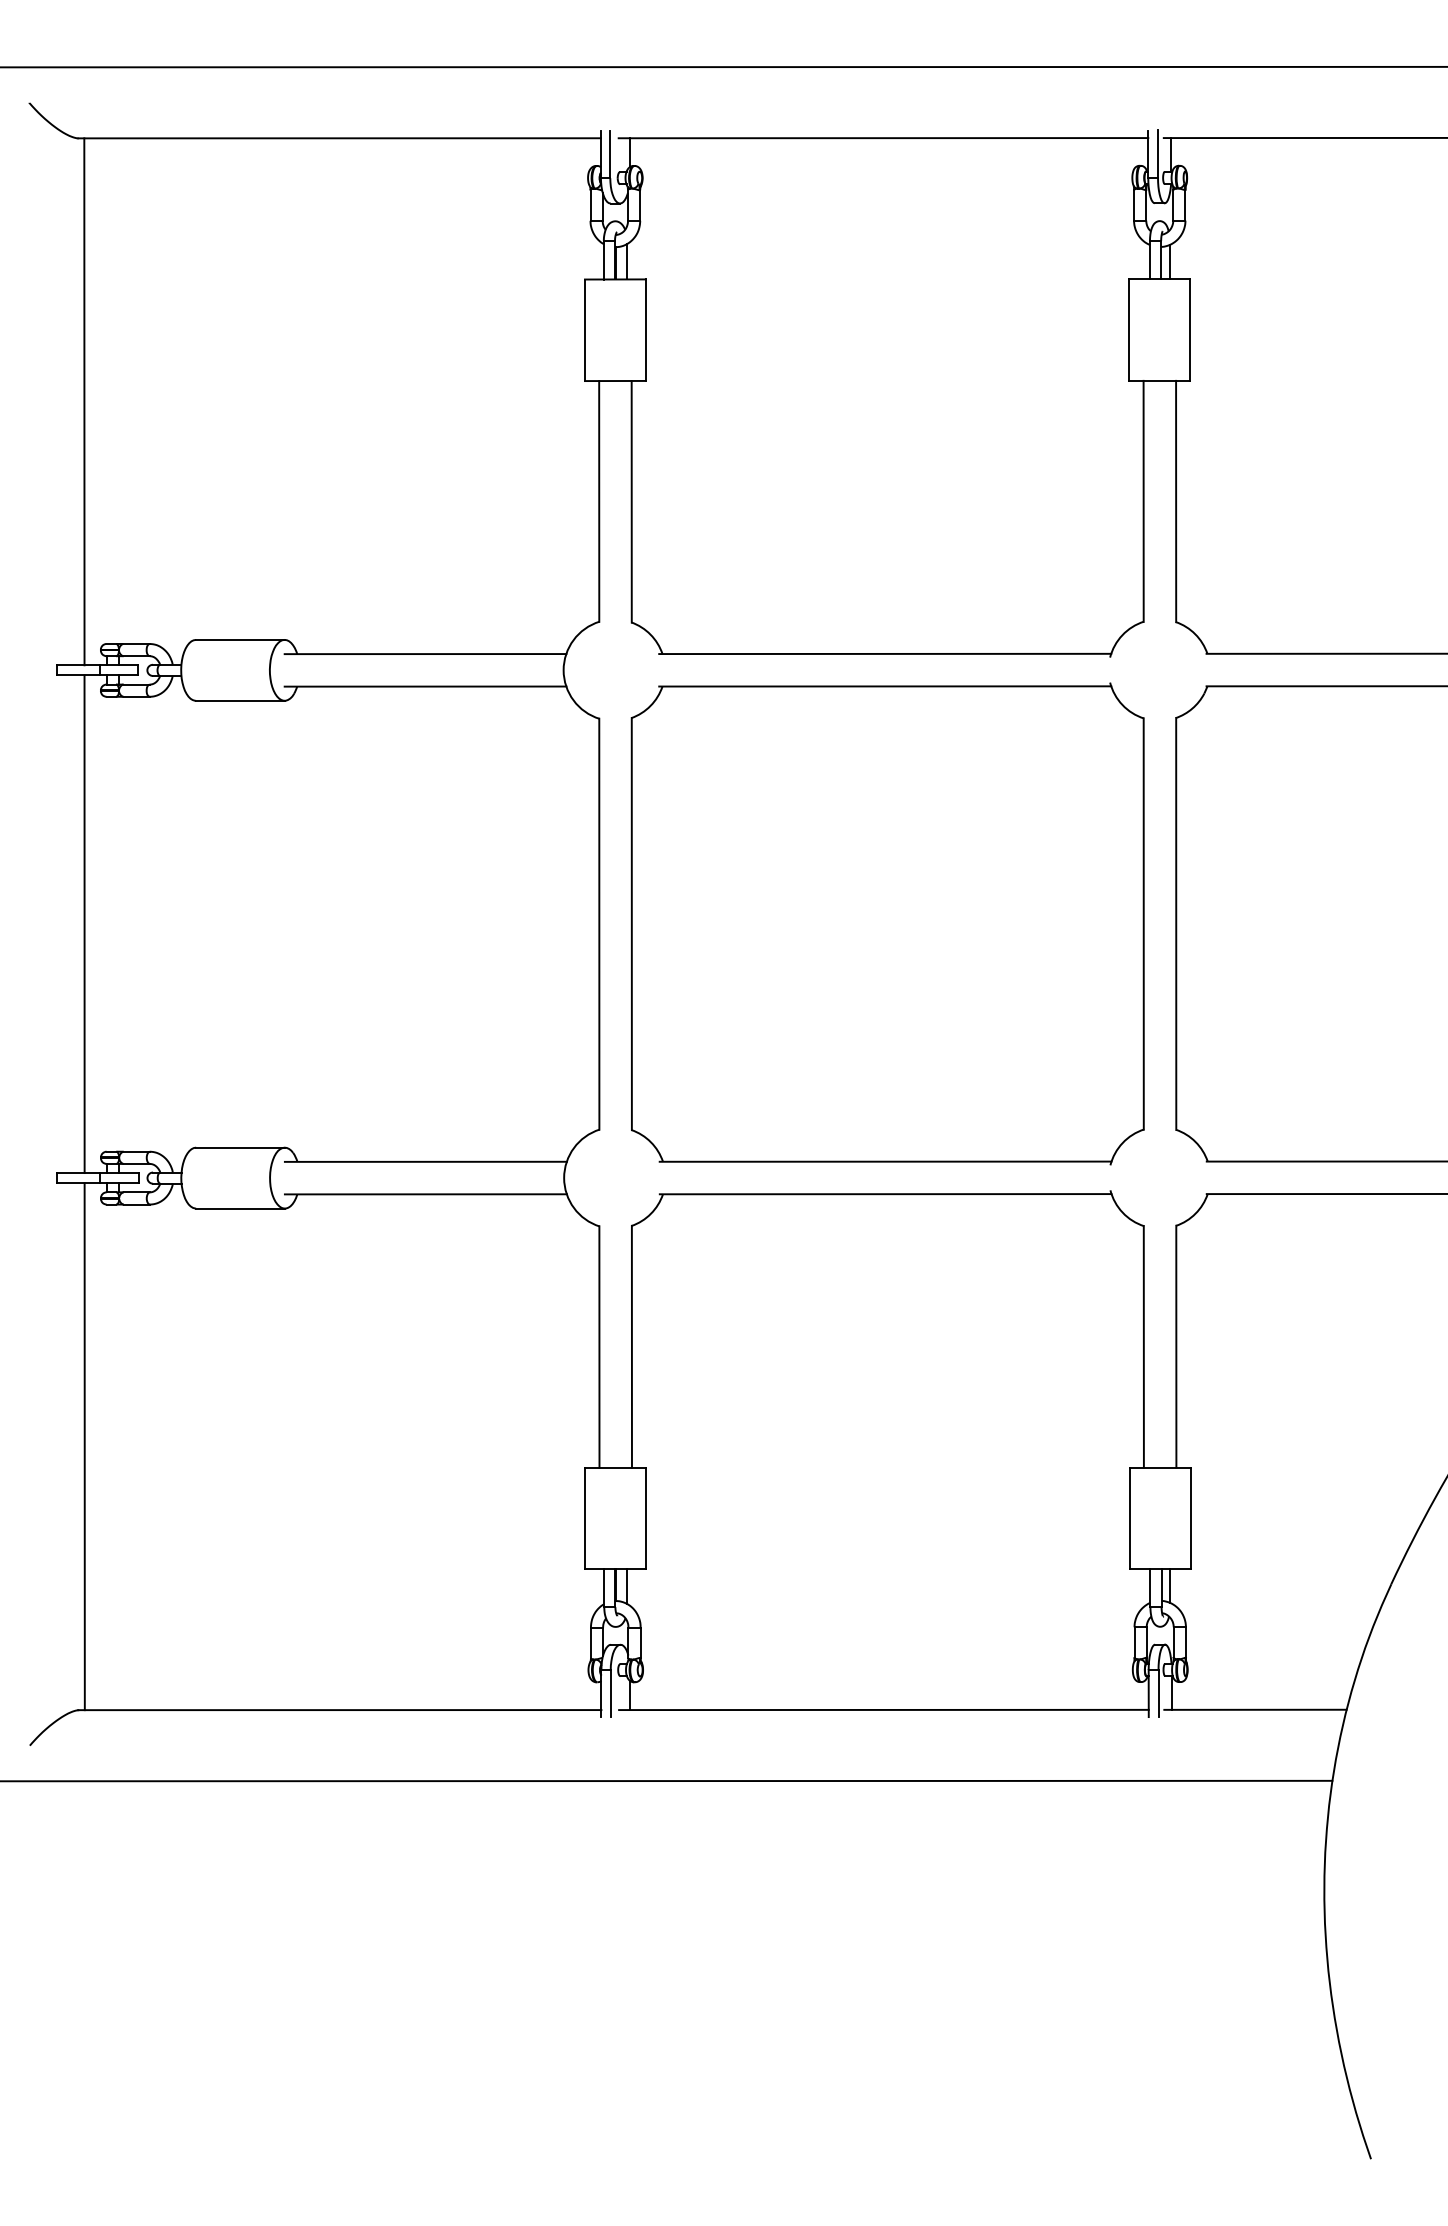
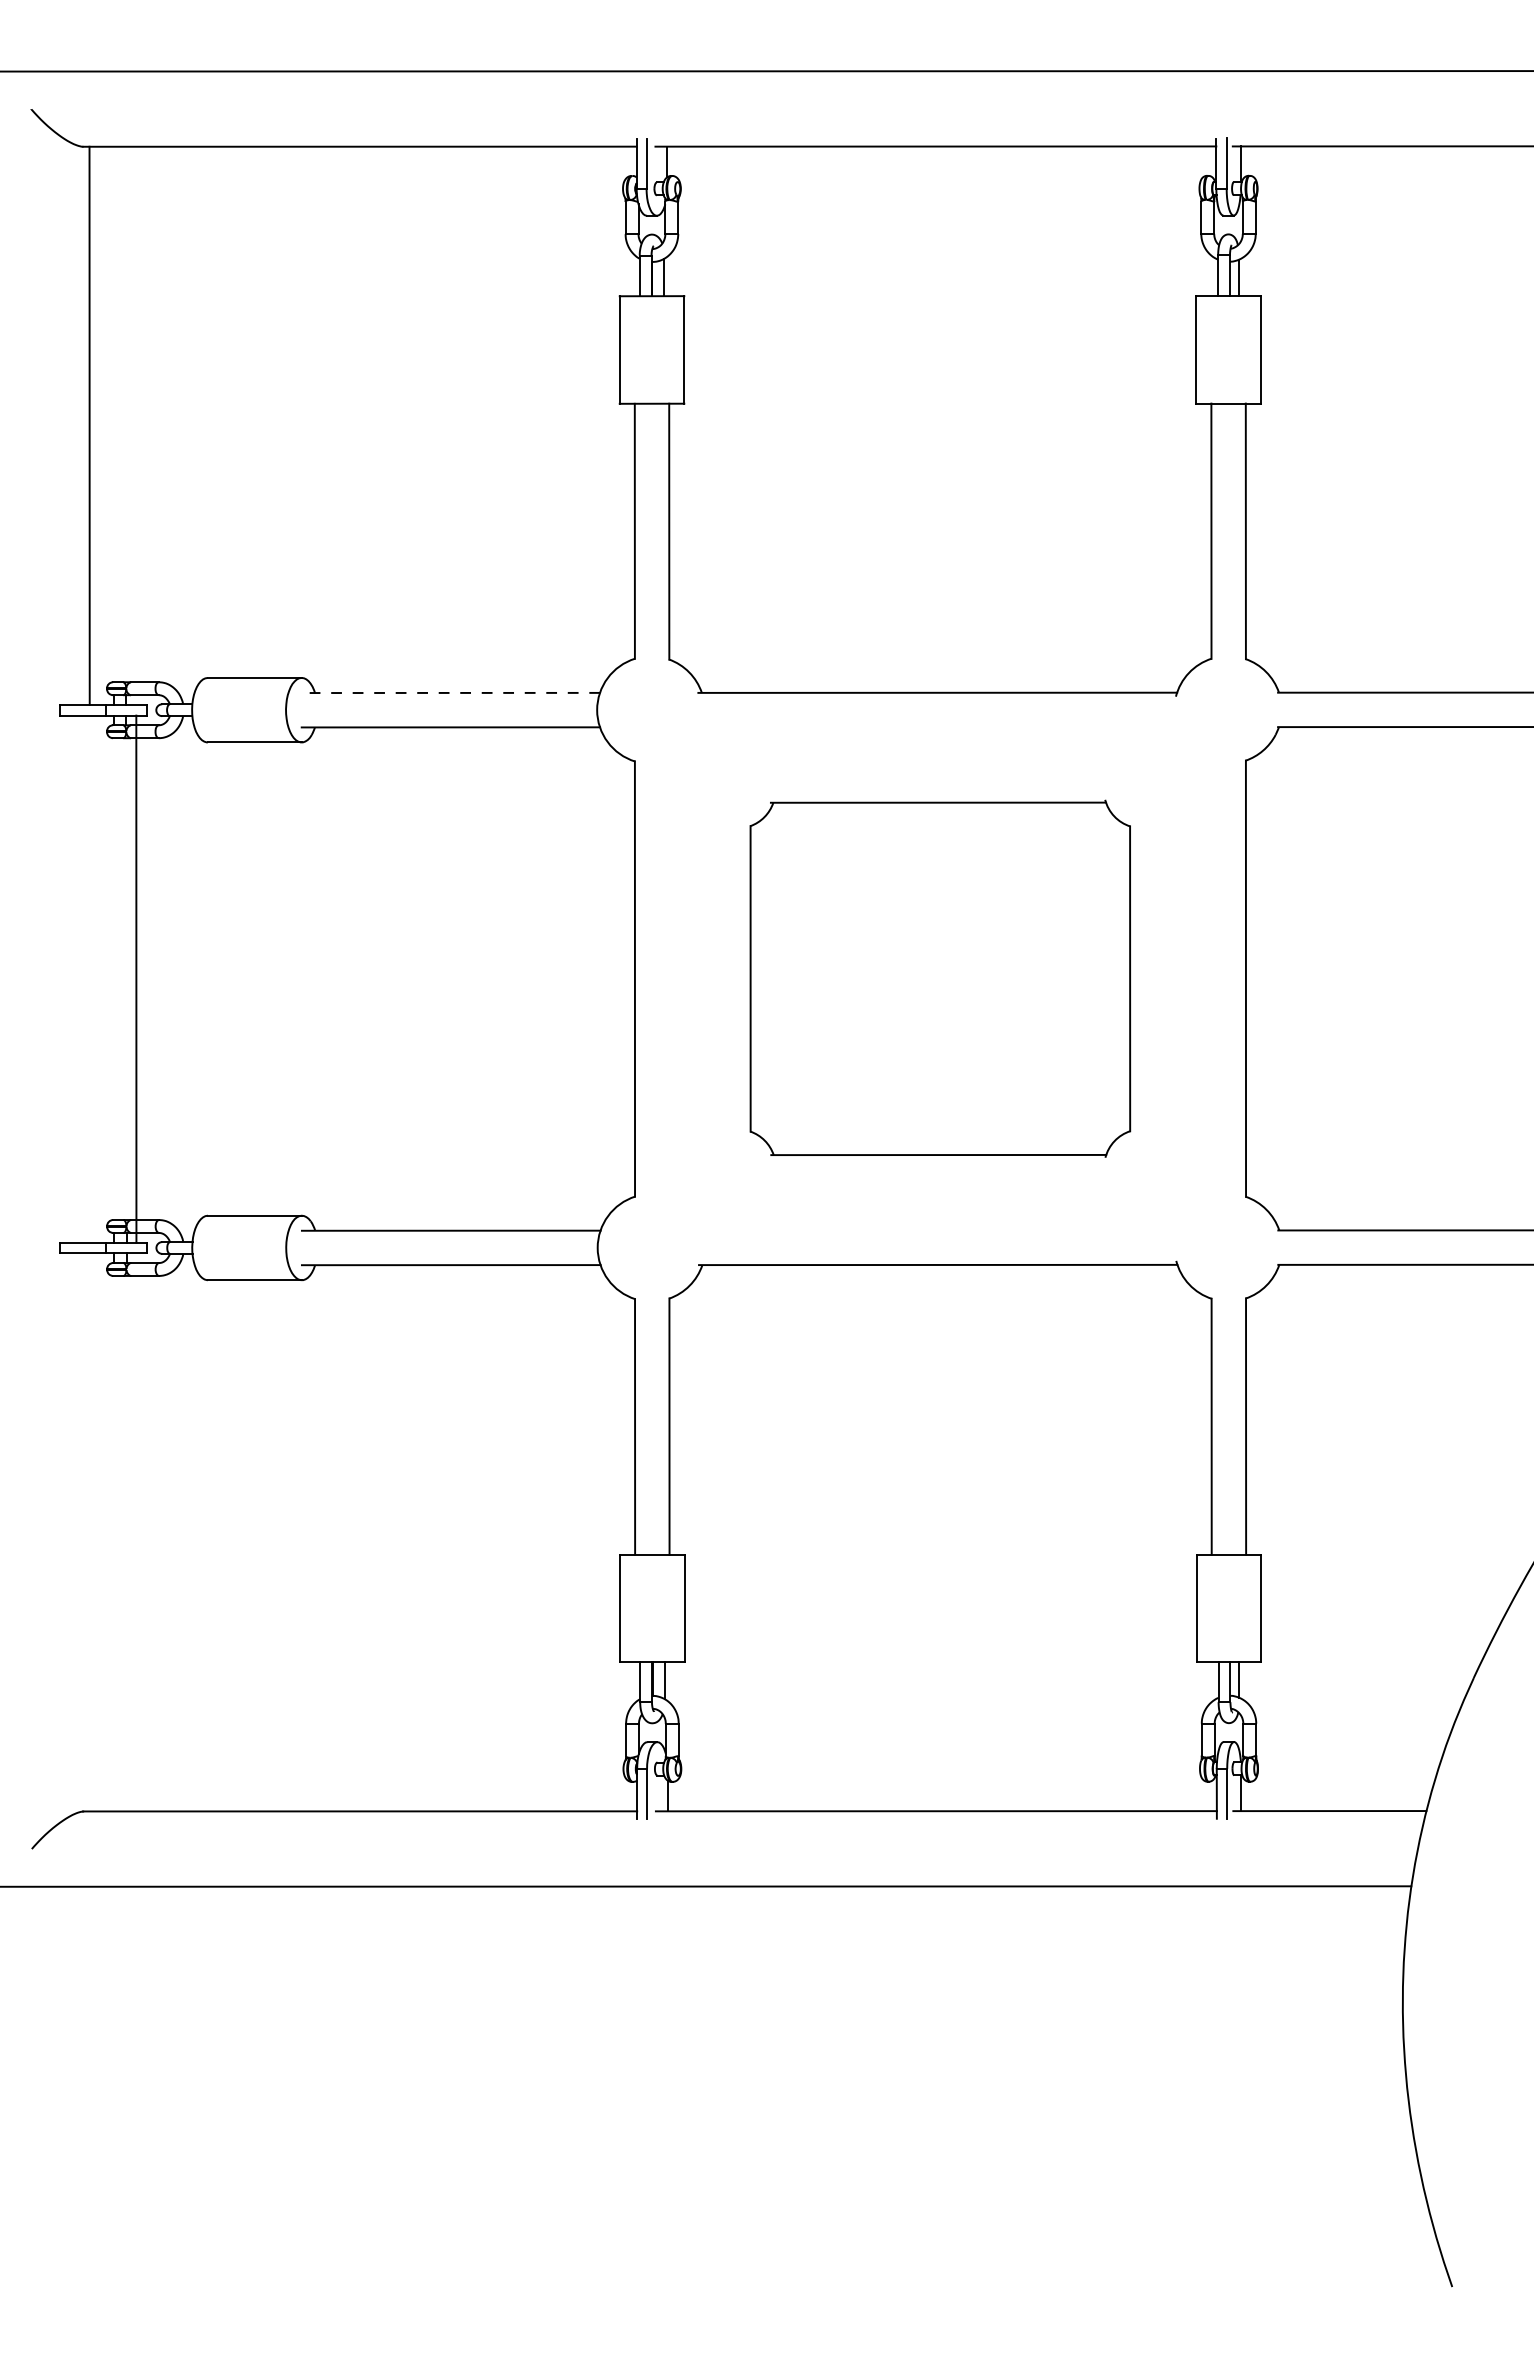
line: (425, 654) -> (450, 693), solid -> dashed
part: (887, 923) -> (940, 978), size x0.7
line: (84, 924) -> (136, 979), moved
line: (84, 1446) -> (89, 1532), removed

